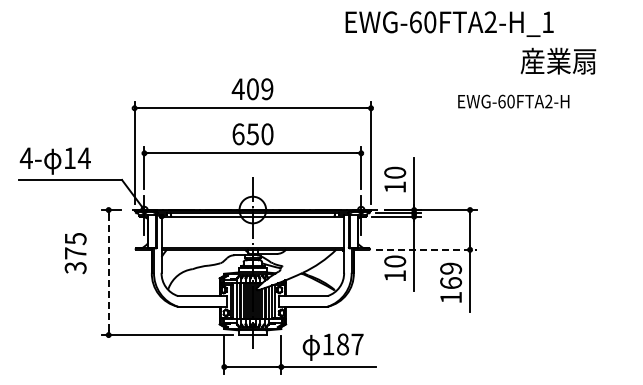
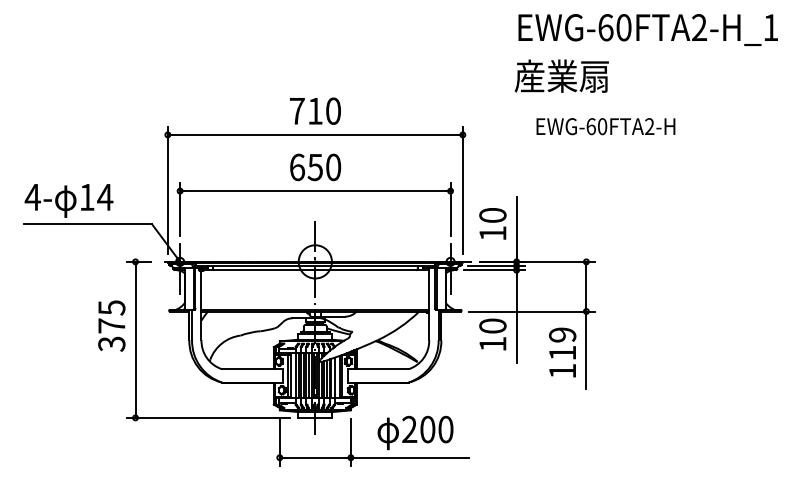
text: (449, 23) -> (648, 29), moved
text: (558, 60) -> (561, 75), moved
text: (252, 89) -> (314, 111), 409 -> 710
text: (513, 101) -> (605, 126), moved
line: (426, 249) -> (531, 311), dashed -> solid
text: (75, 253) -> (111, 326), moved
line: (108, 272) -> (135, 339), dashed -> solid
text: (451, 282) -> (563, 352), 169 -> 119
text: (342, 344) -> (427, 429), 187 -> 200

